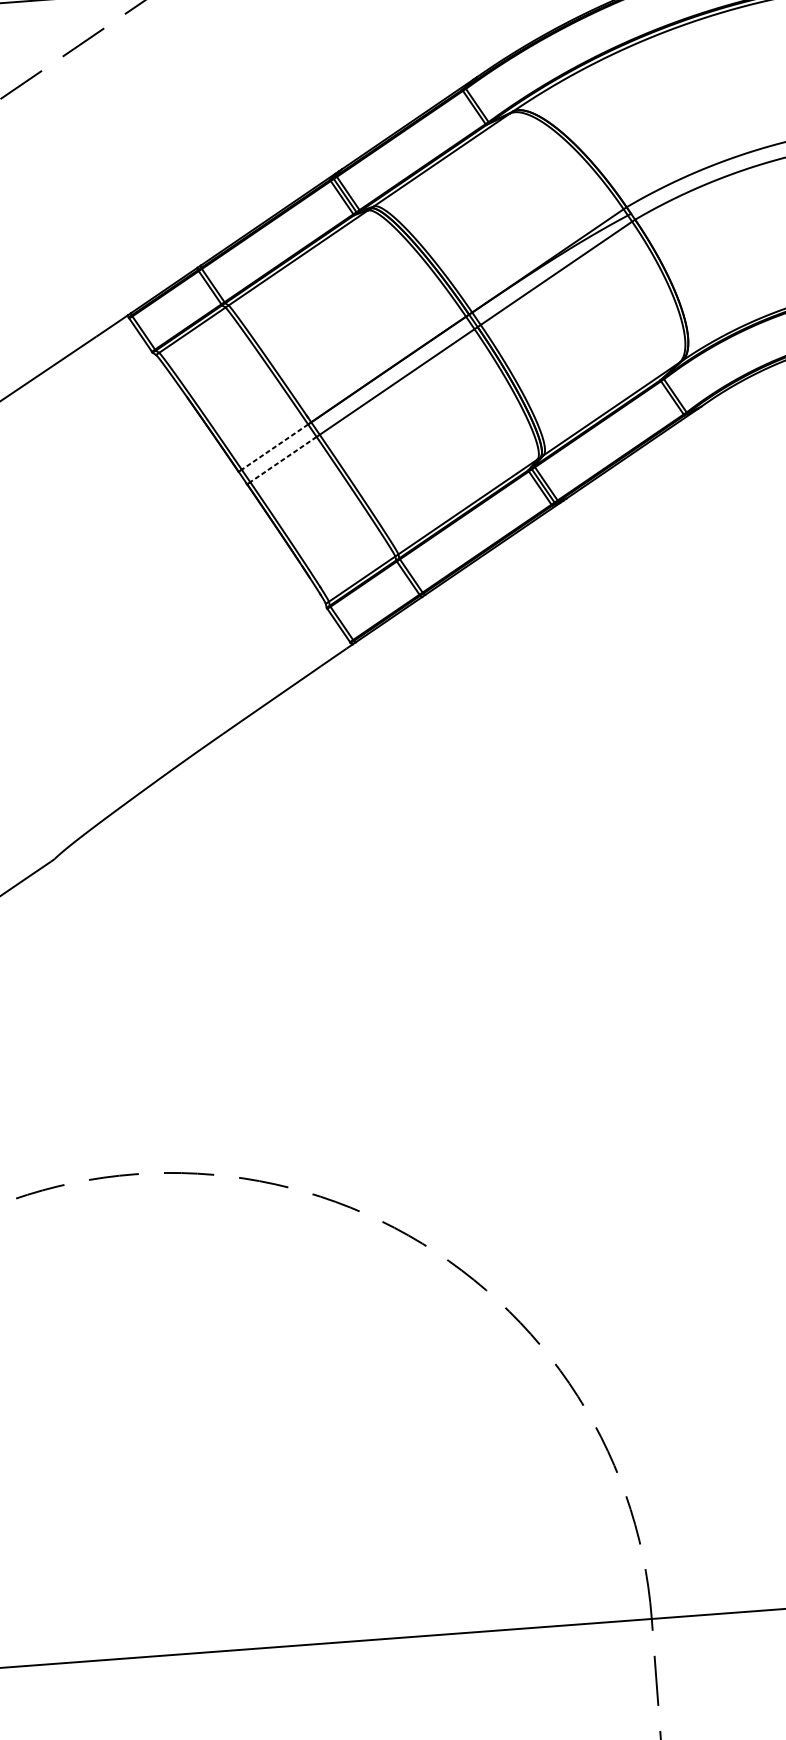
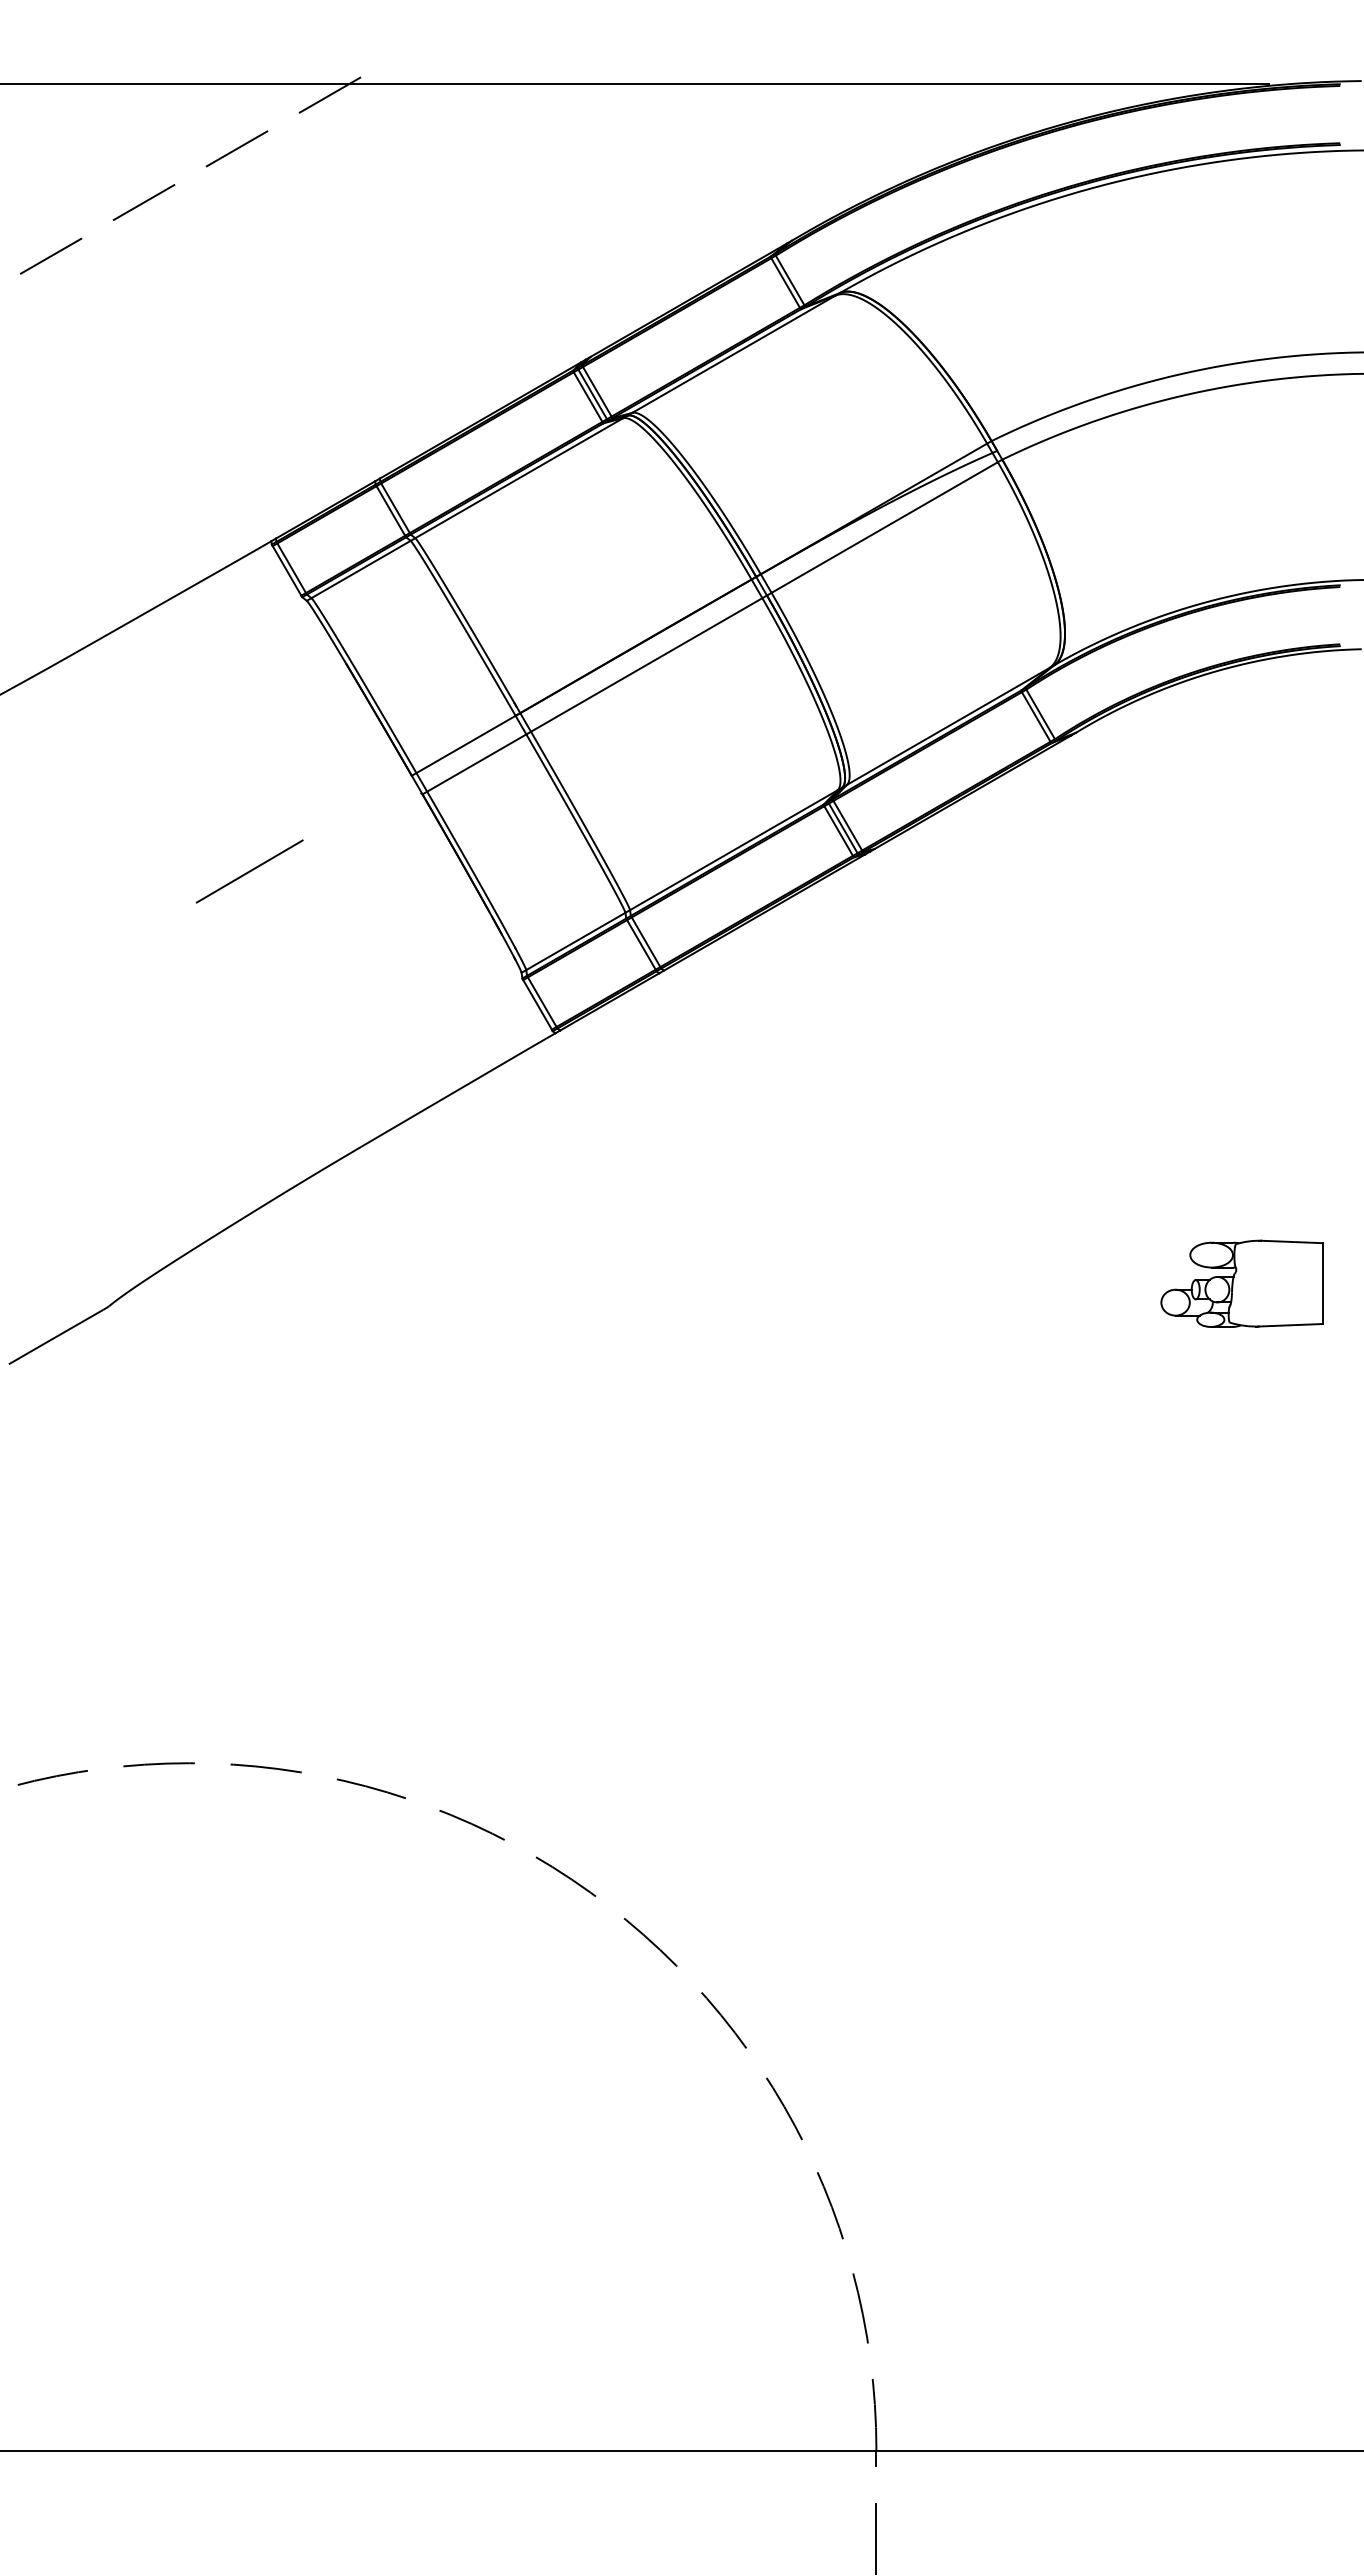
line: (274, 447) -> (465, 744), dashed -> solid
line: (283, 459) -> (476, 763), dashed -> solid
line: (130, 547) -> (249, 871), added

